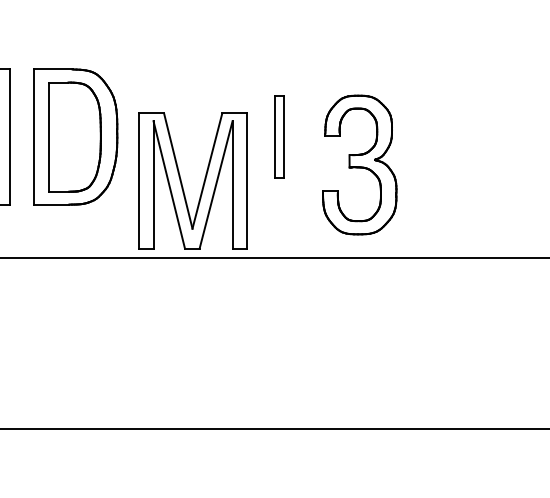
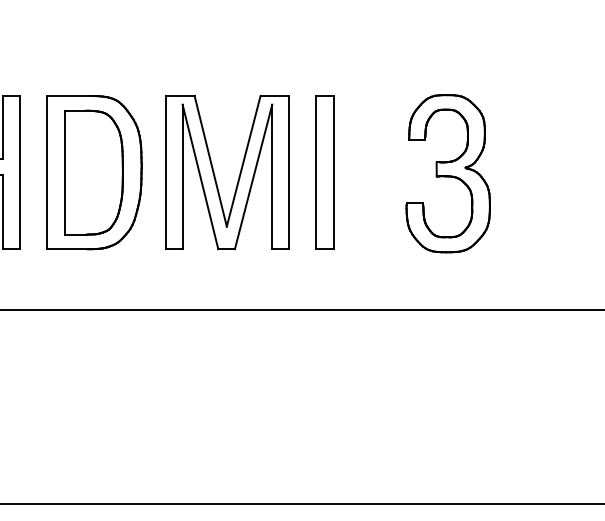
part: (279, 136) -> (325, 171), size x1.67
part: (359, 164) -> (447, 173), moved
part: (182, 183) -> (215, 175), moved

